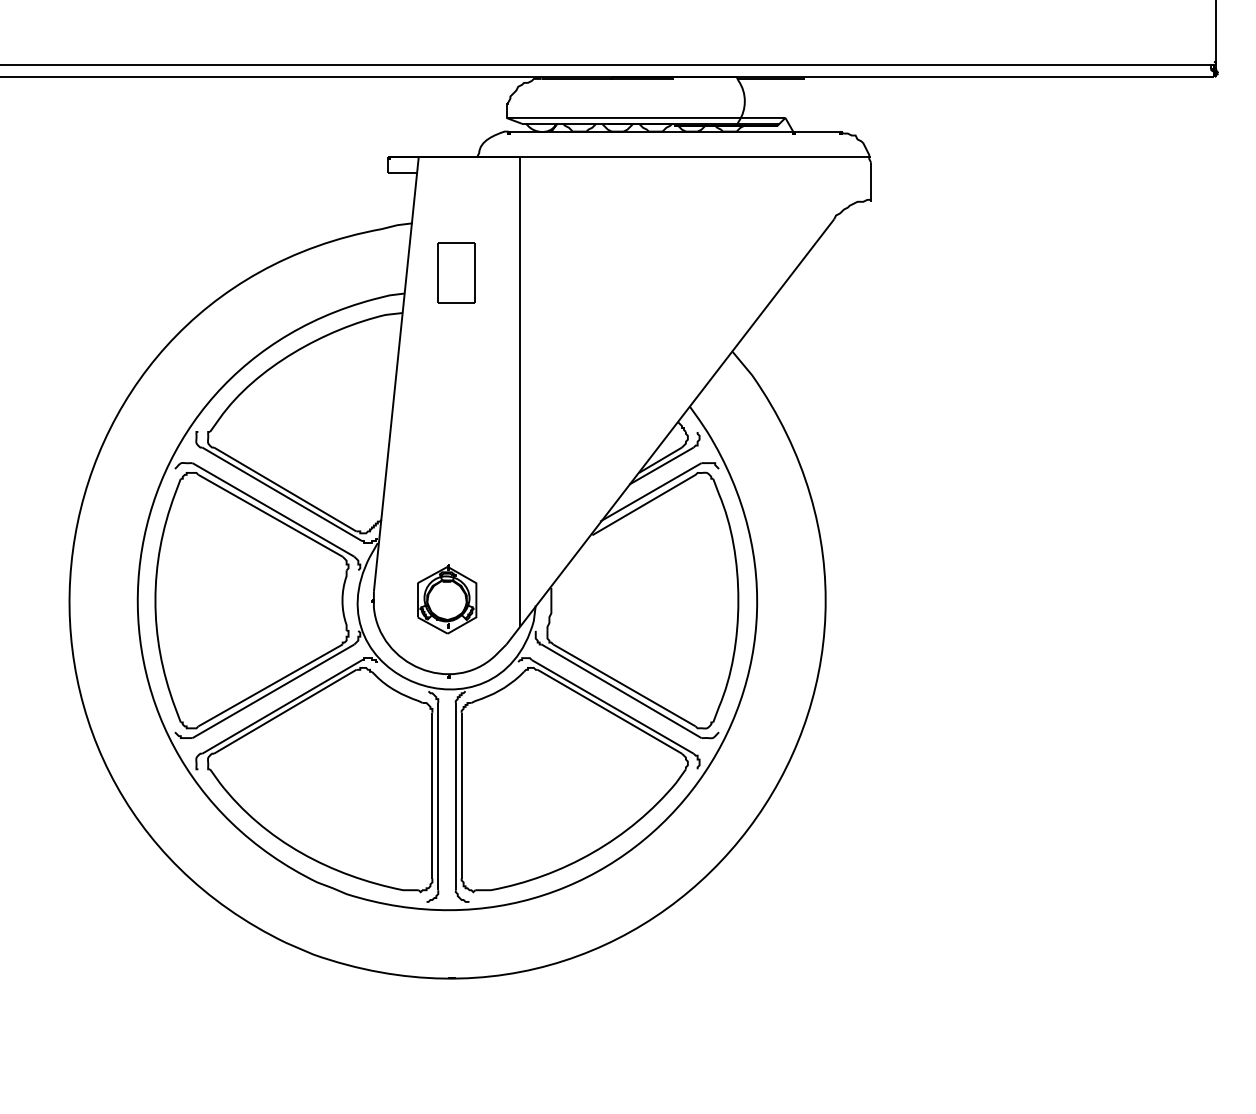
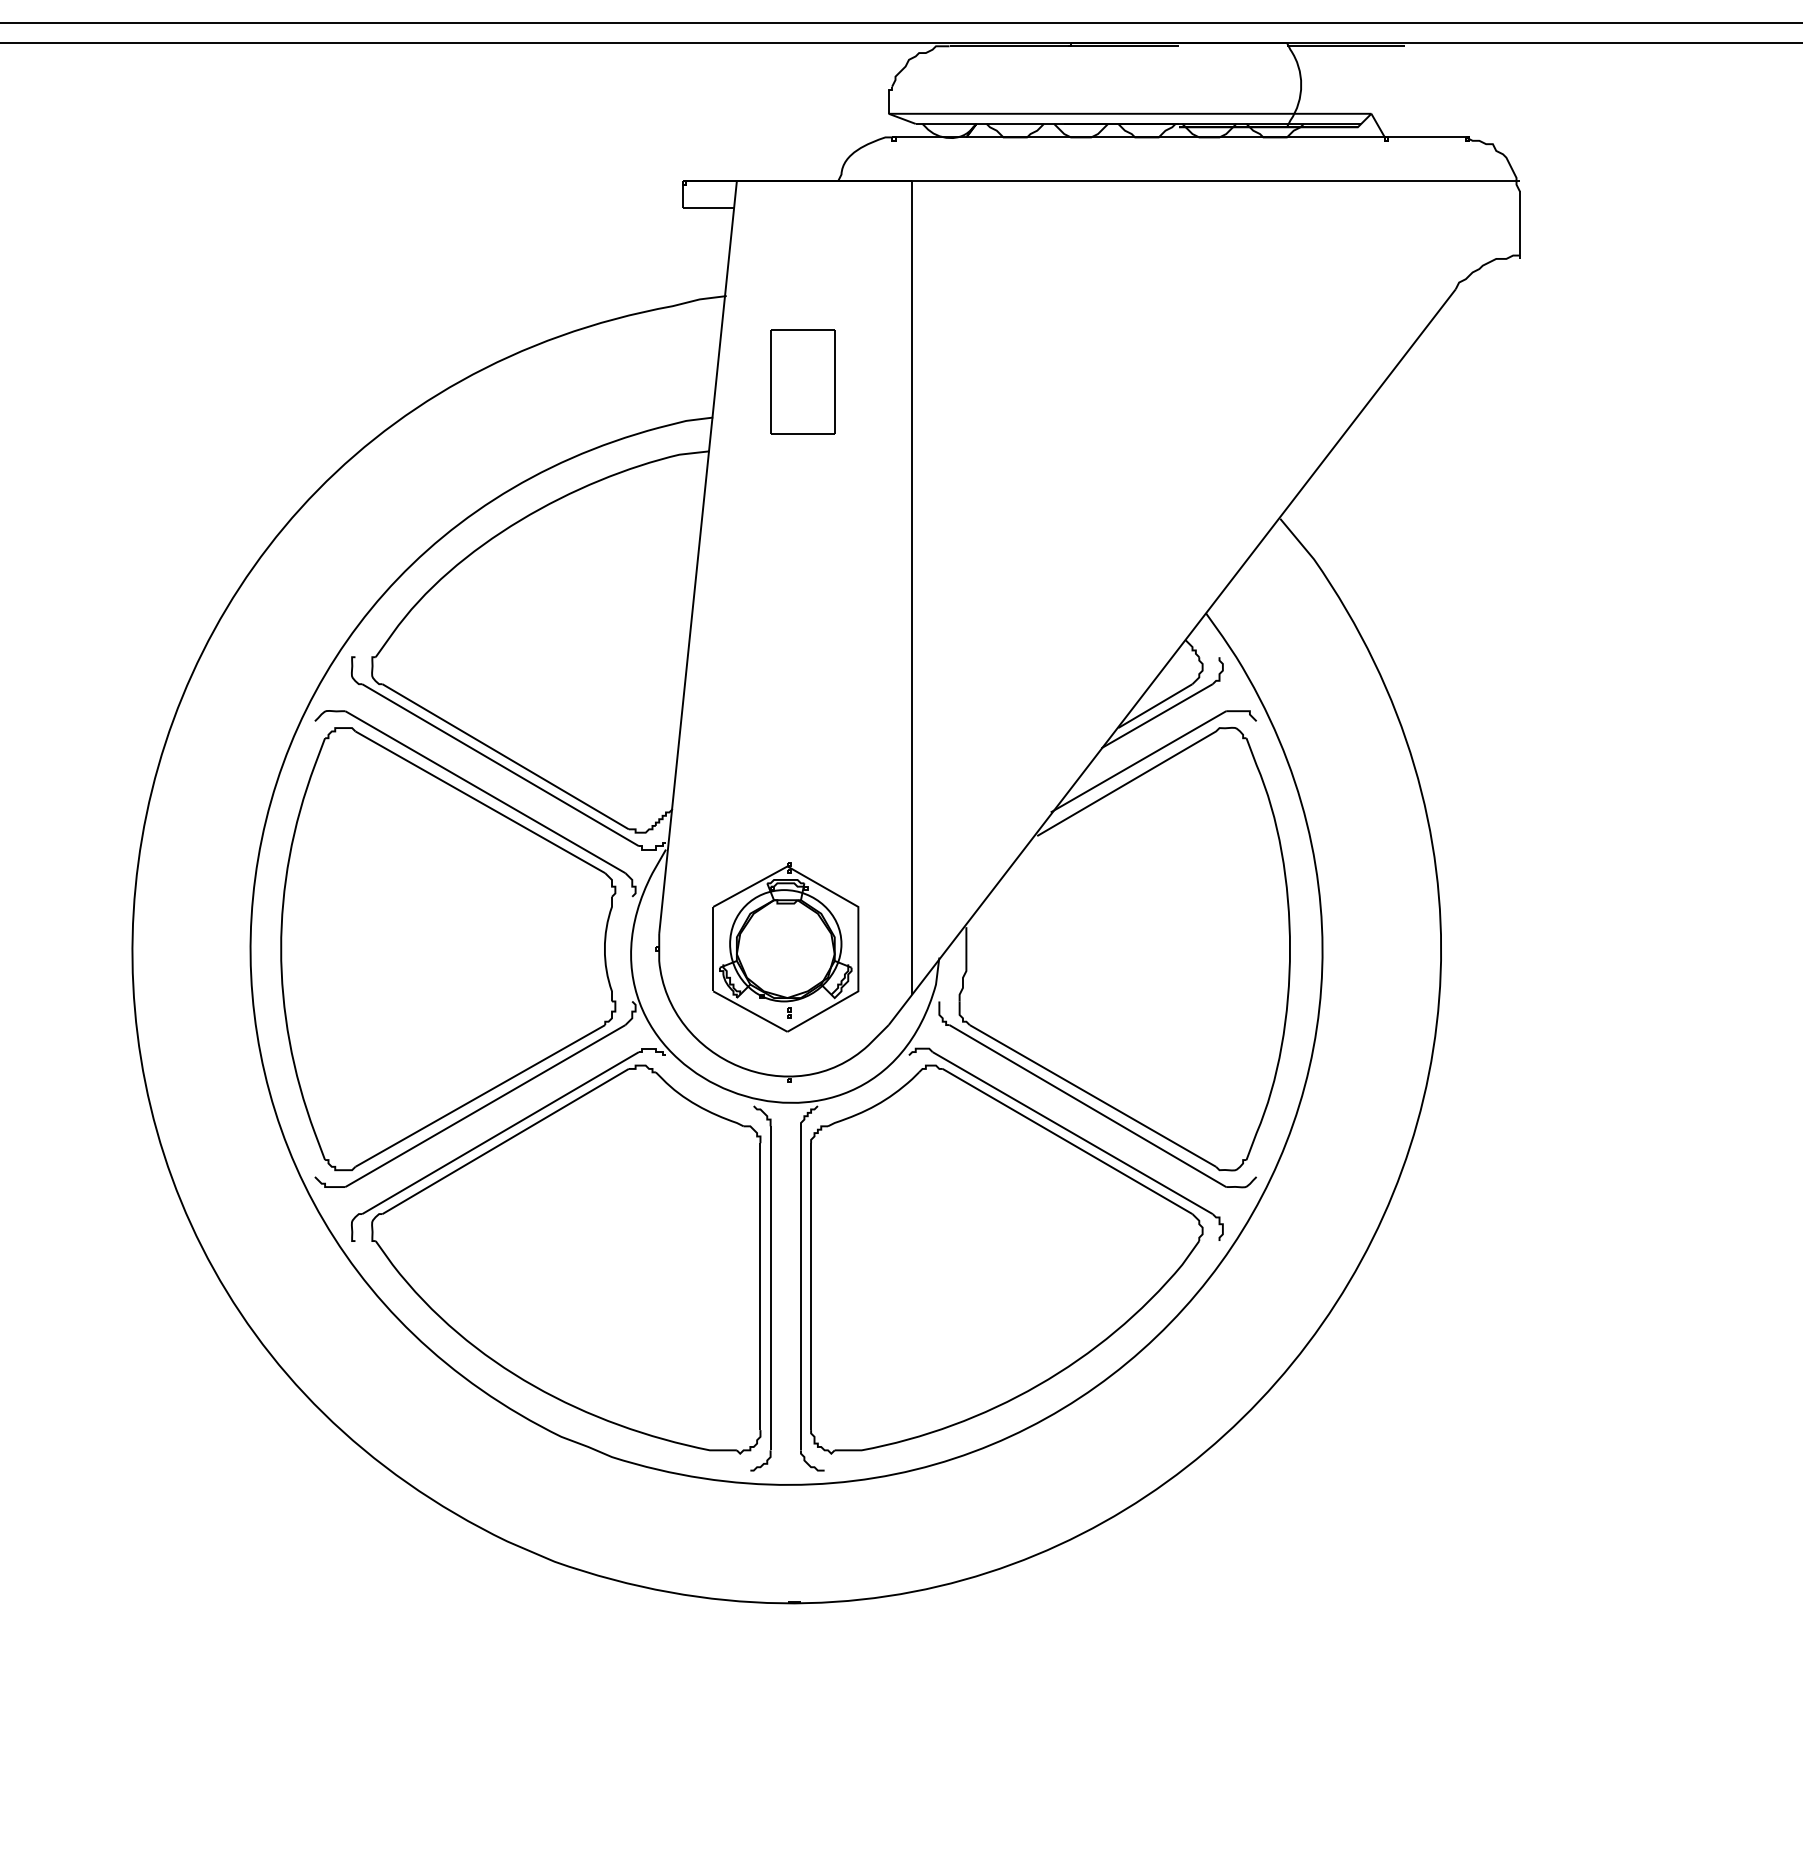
part: (446, 599) -> (784, 947), size x1.43

